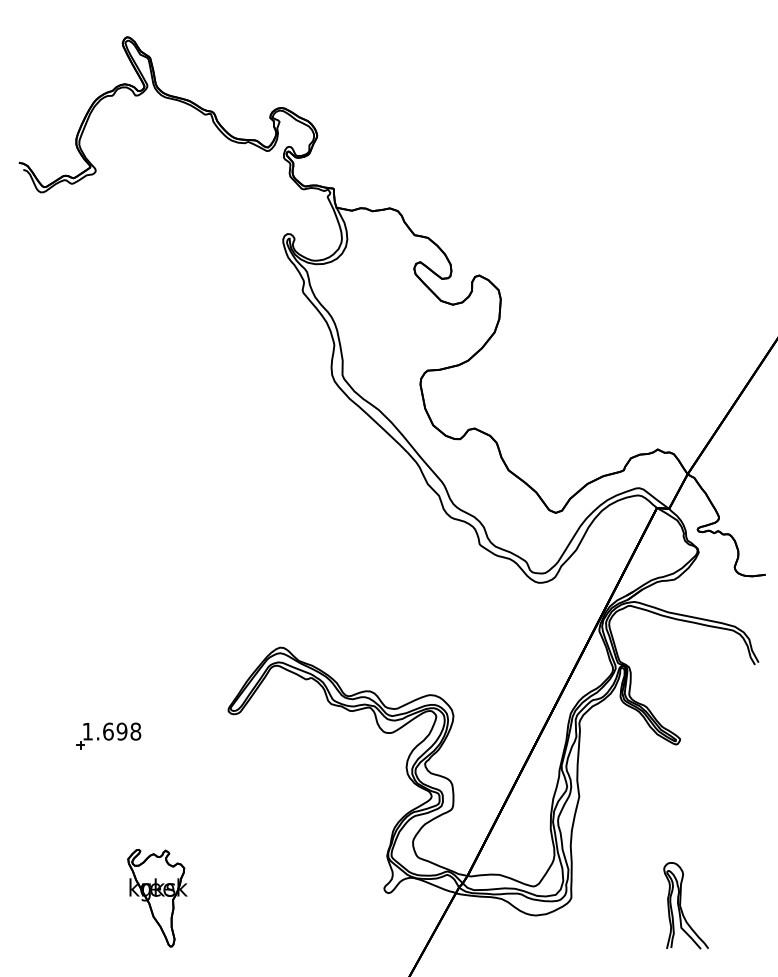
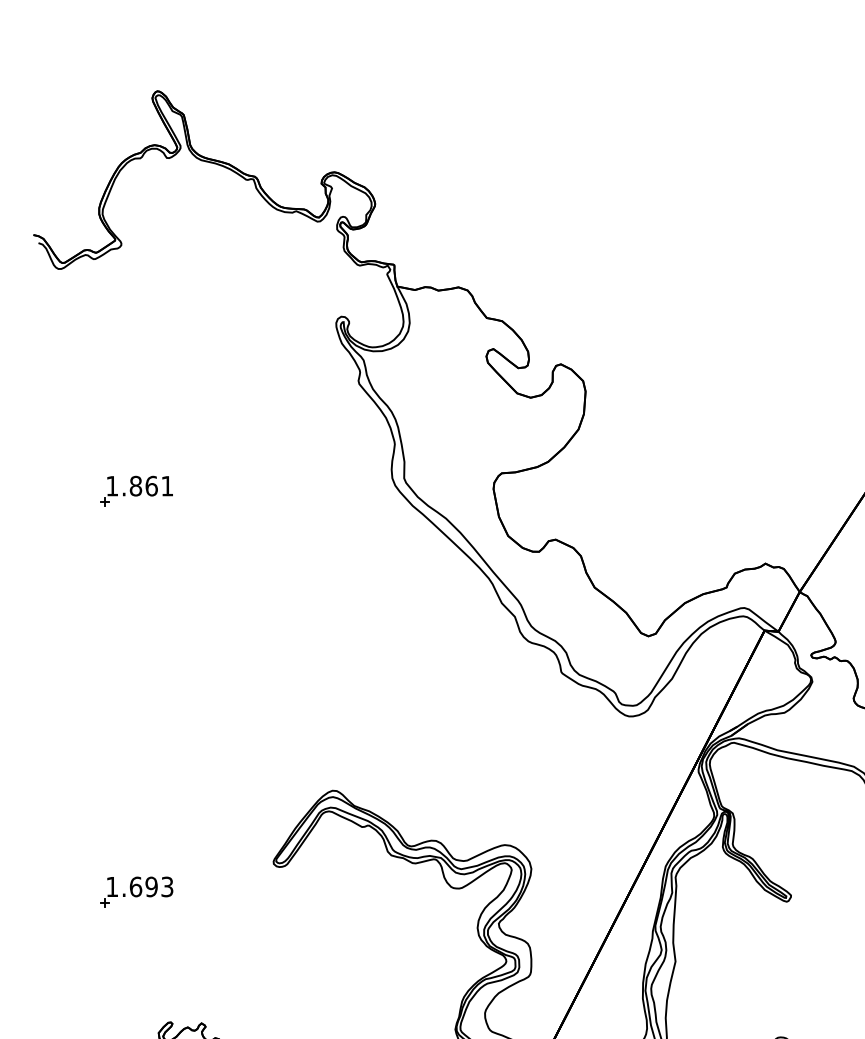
part: (108, 385) -> (136, 490), added
text: (135, 731) -> (167, 886), 1.698 -> 1.693

